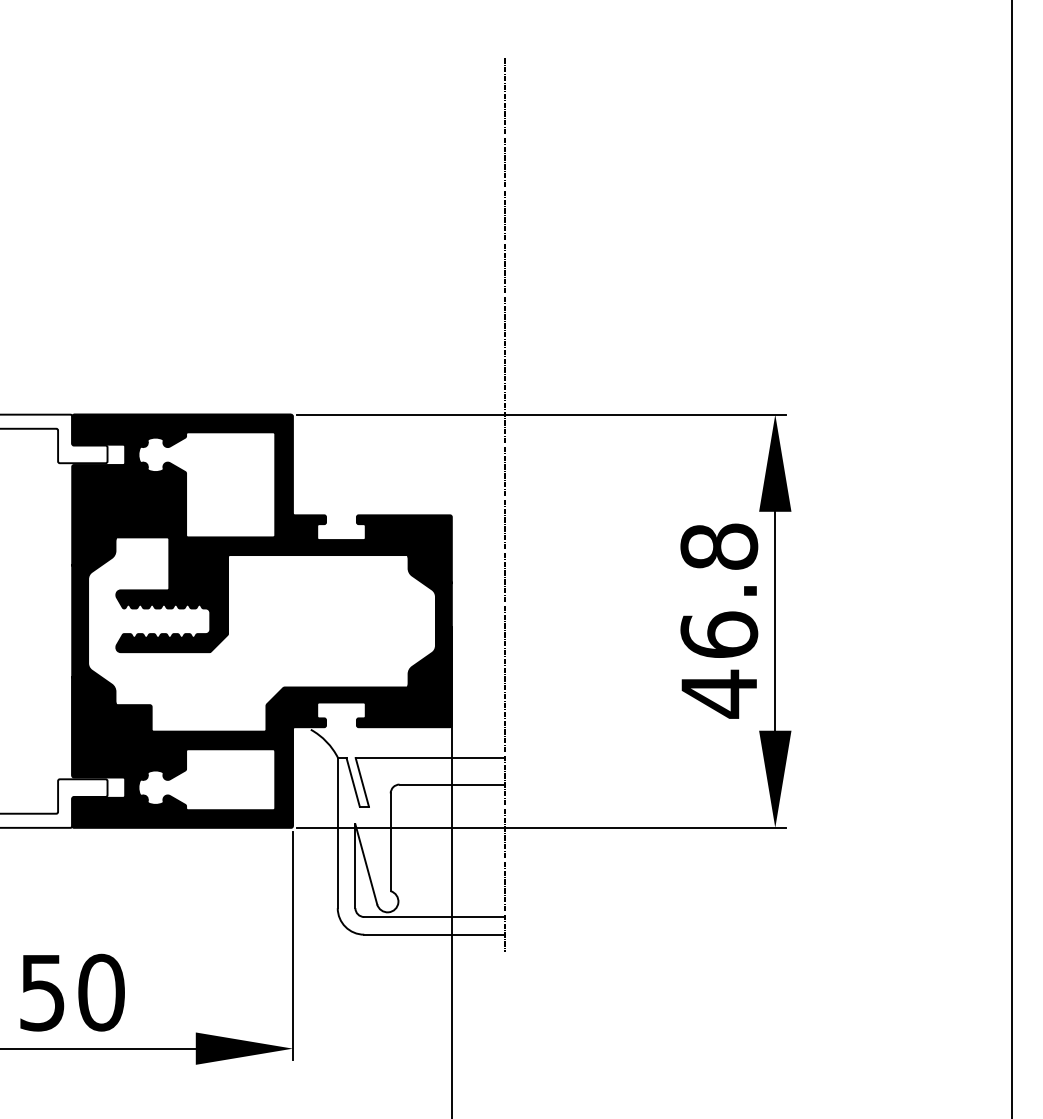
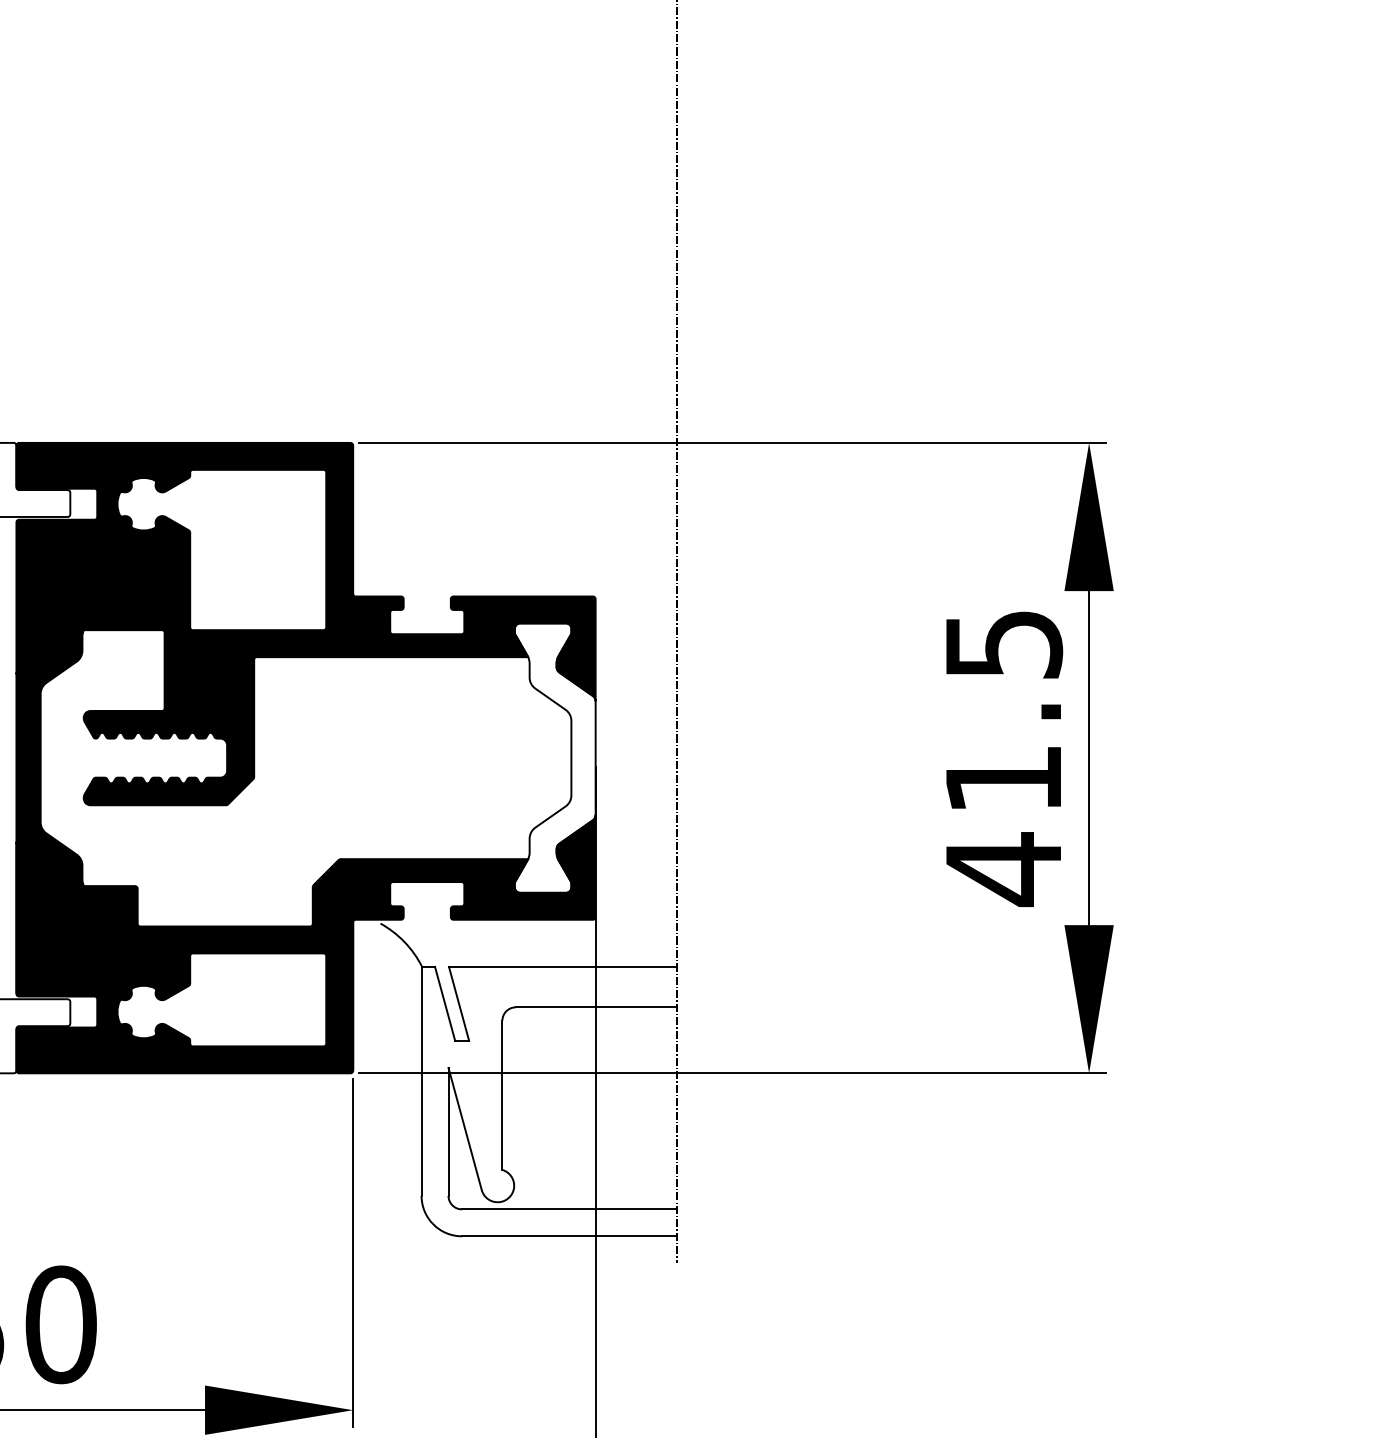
text: (719, 590) -> (1004, 711), 46.8 -> 41.5
fill: (424, 620) -> (553, 756), removed

